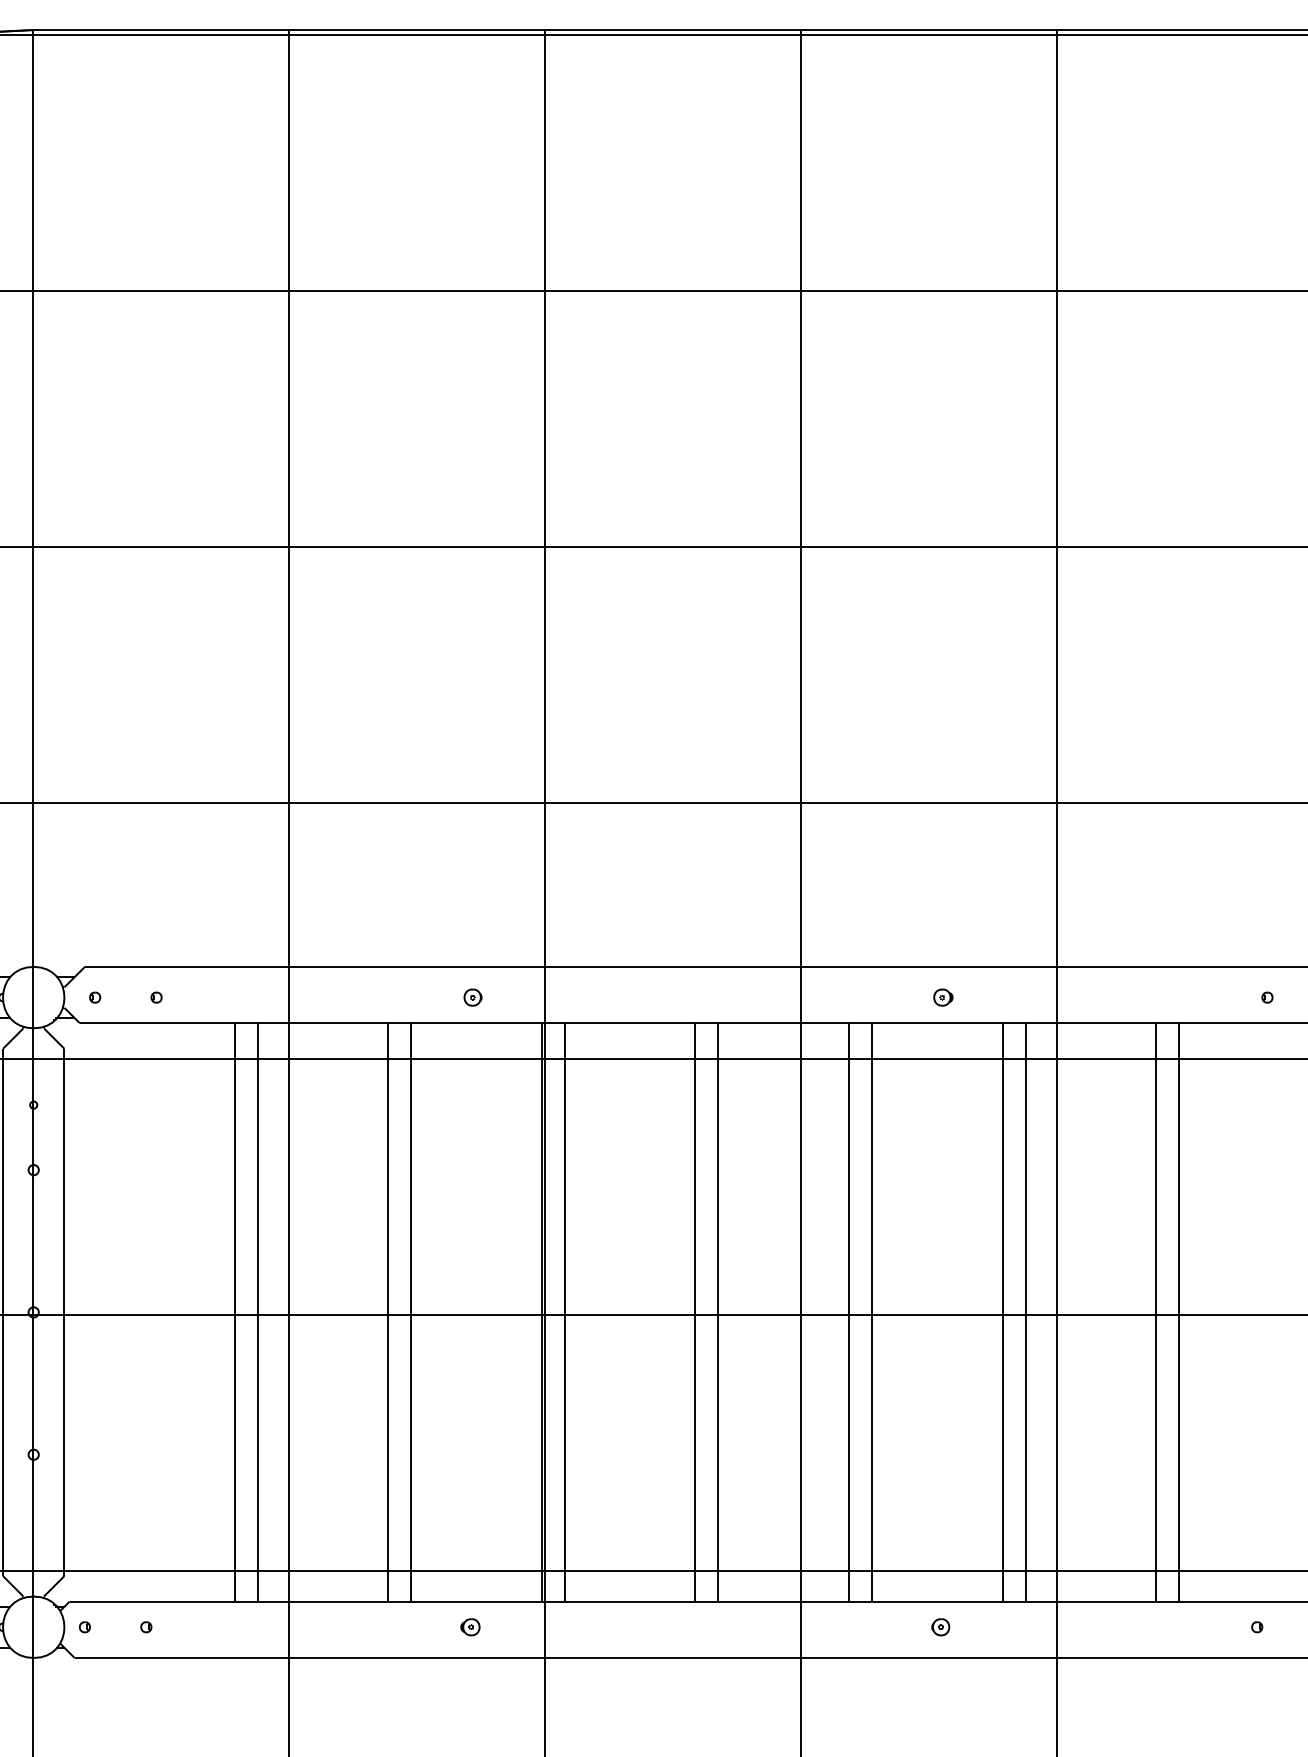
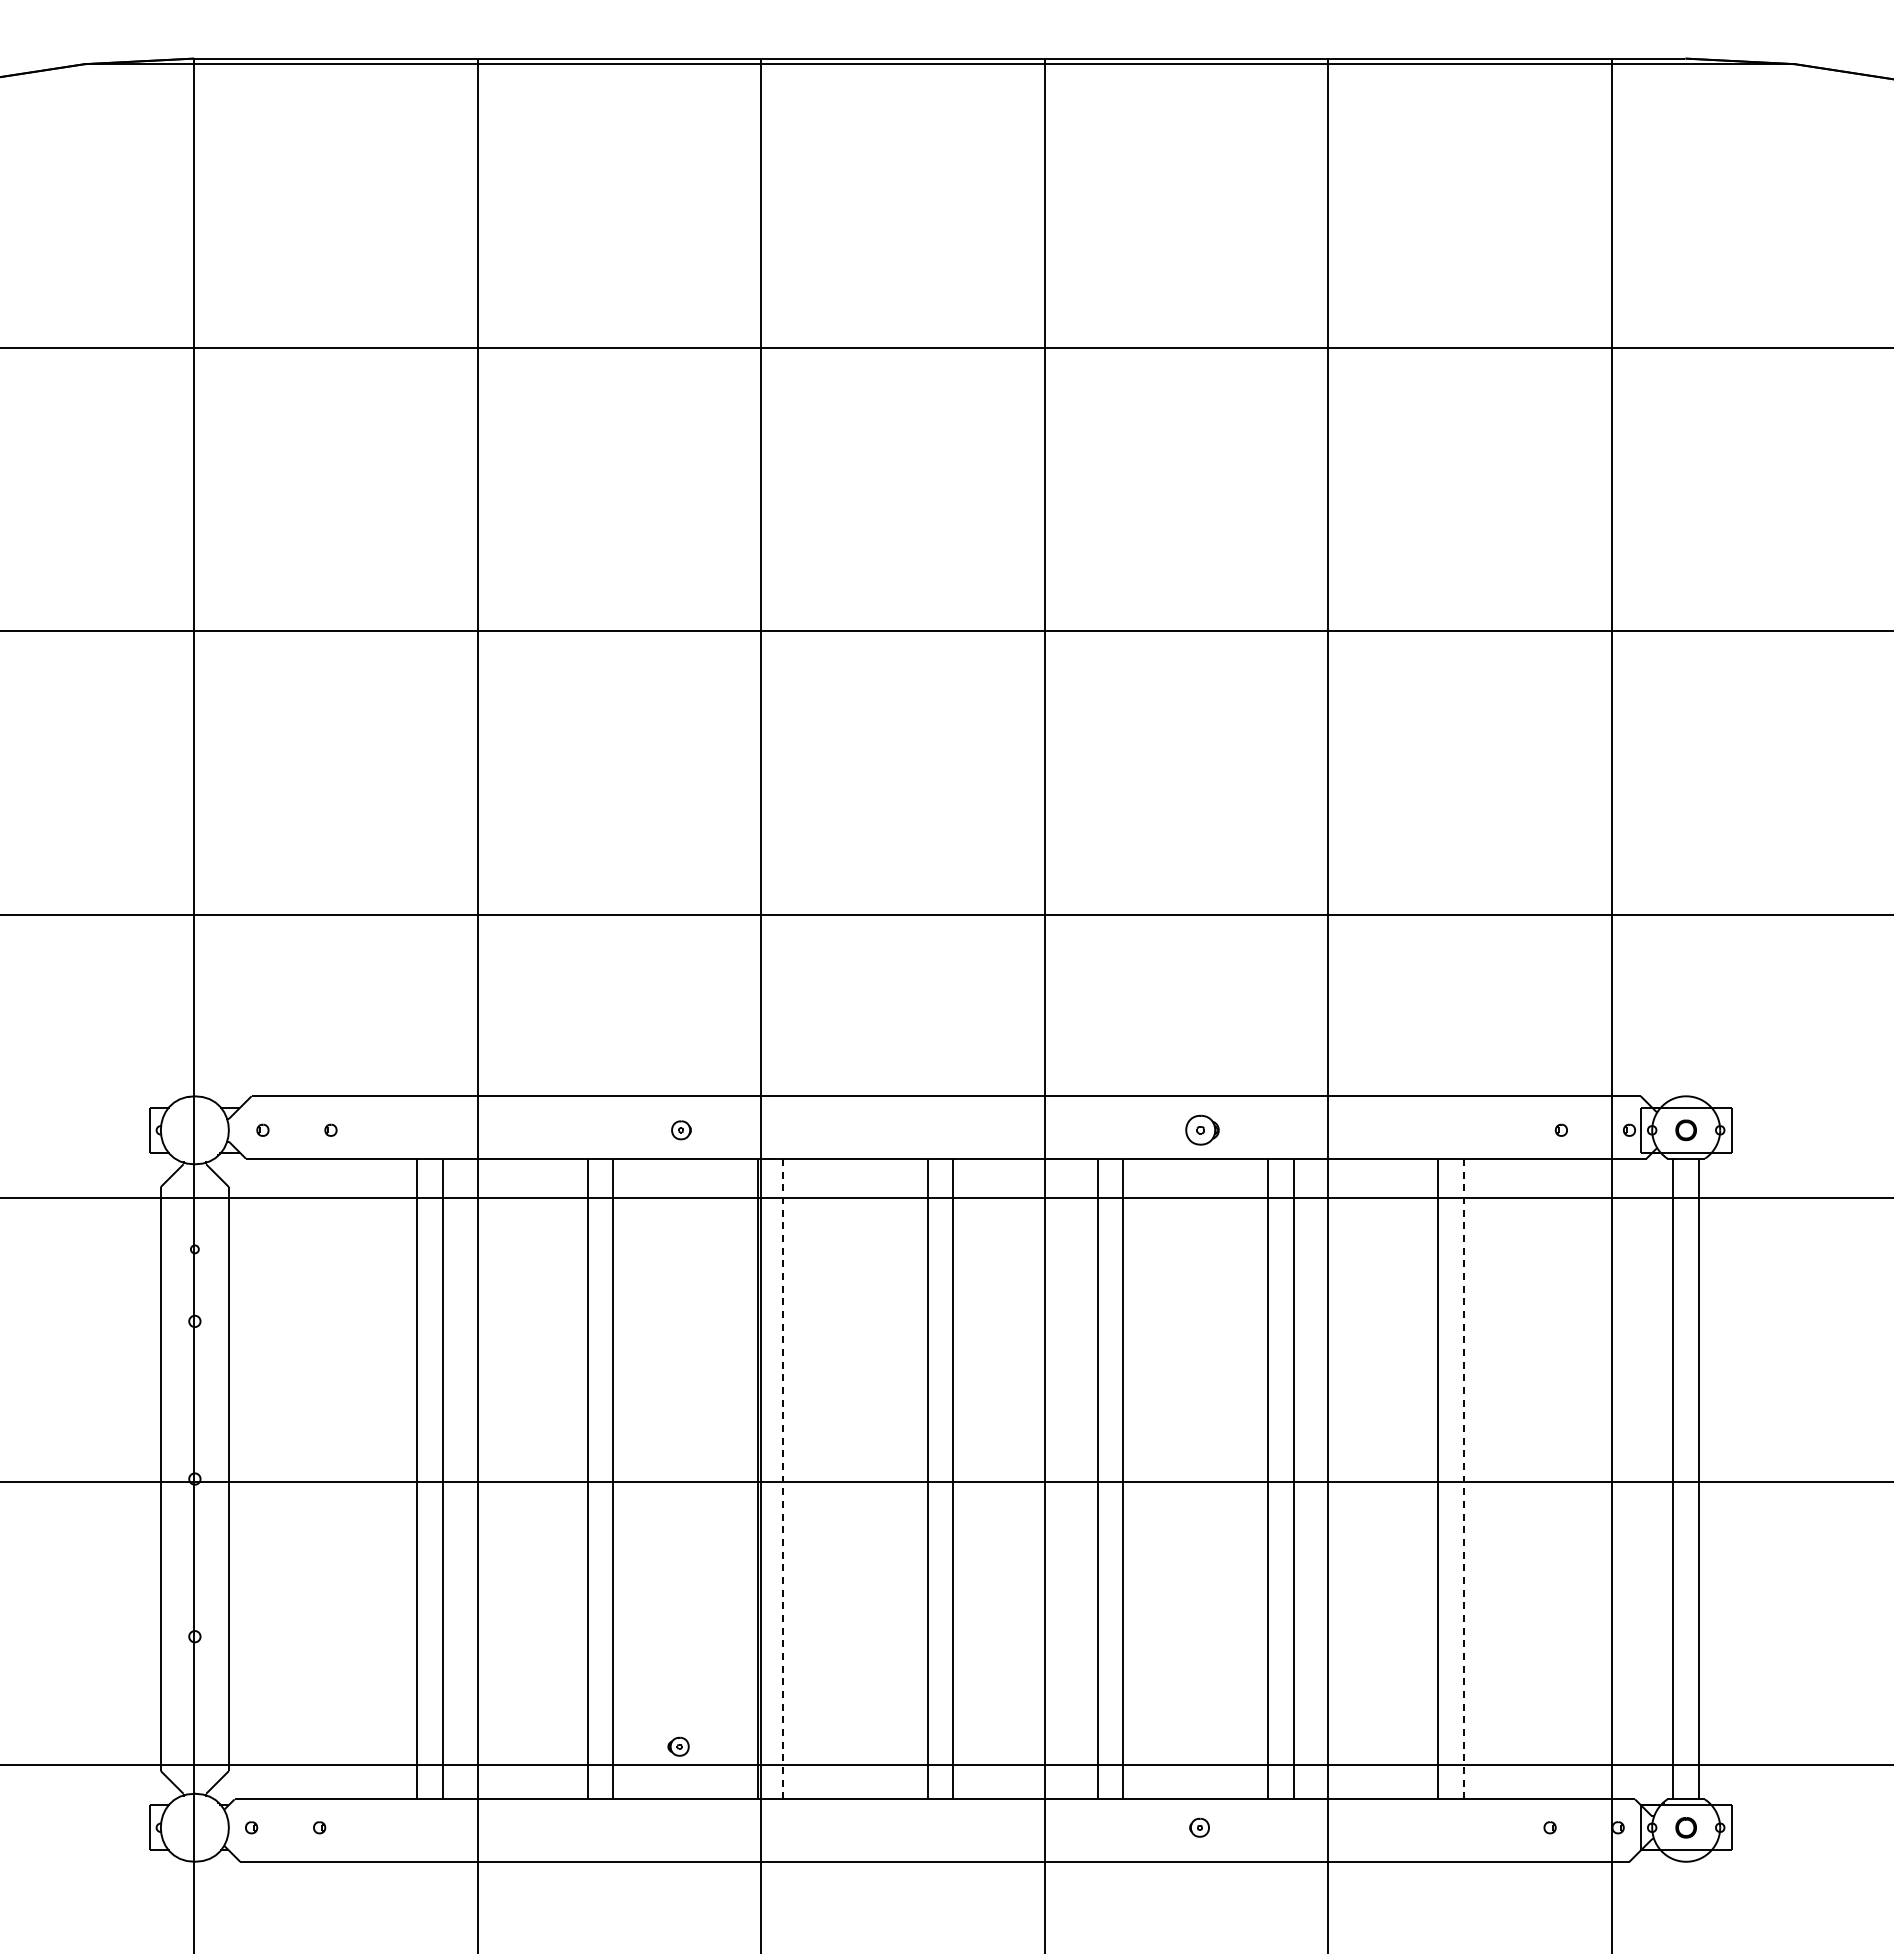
part: (943, 997) -> (1202, 1130), size x1.6
line: (565, 1311) -> (783, 1478), solid -> dashed
line: (1179, 1311) -> (1463, 1478), solid -> dashed
part: (470, 1627) -> (678, 1746), moved

